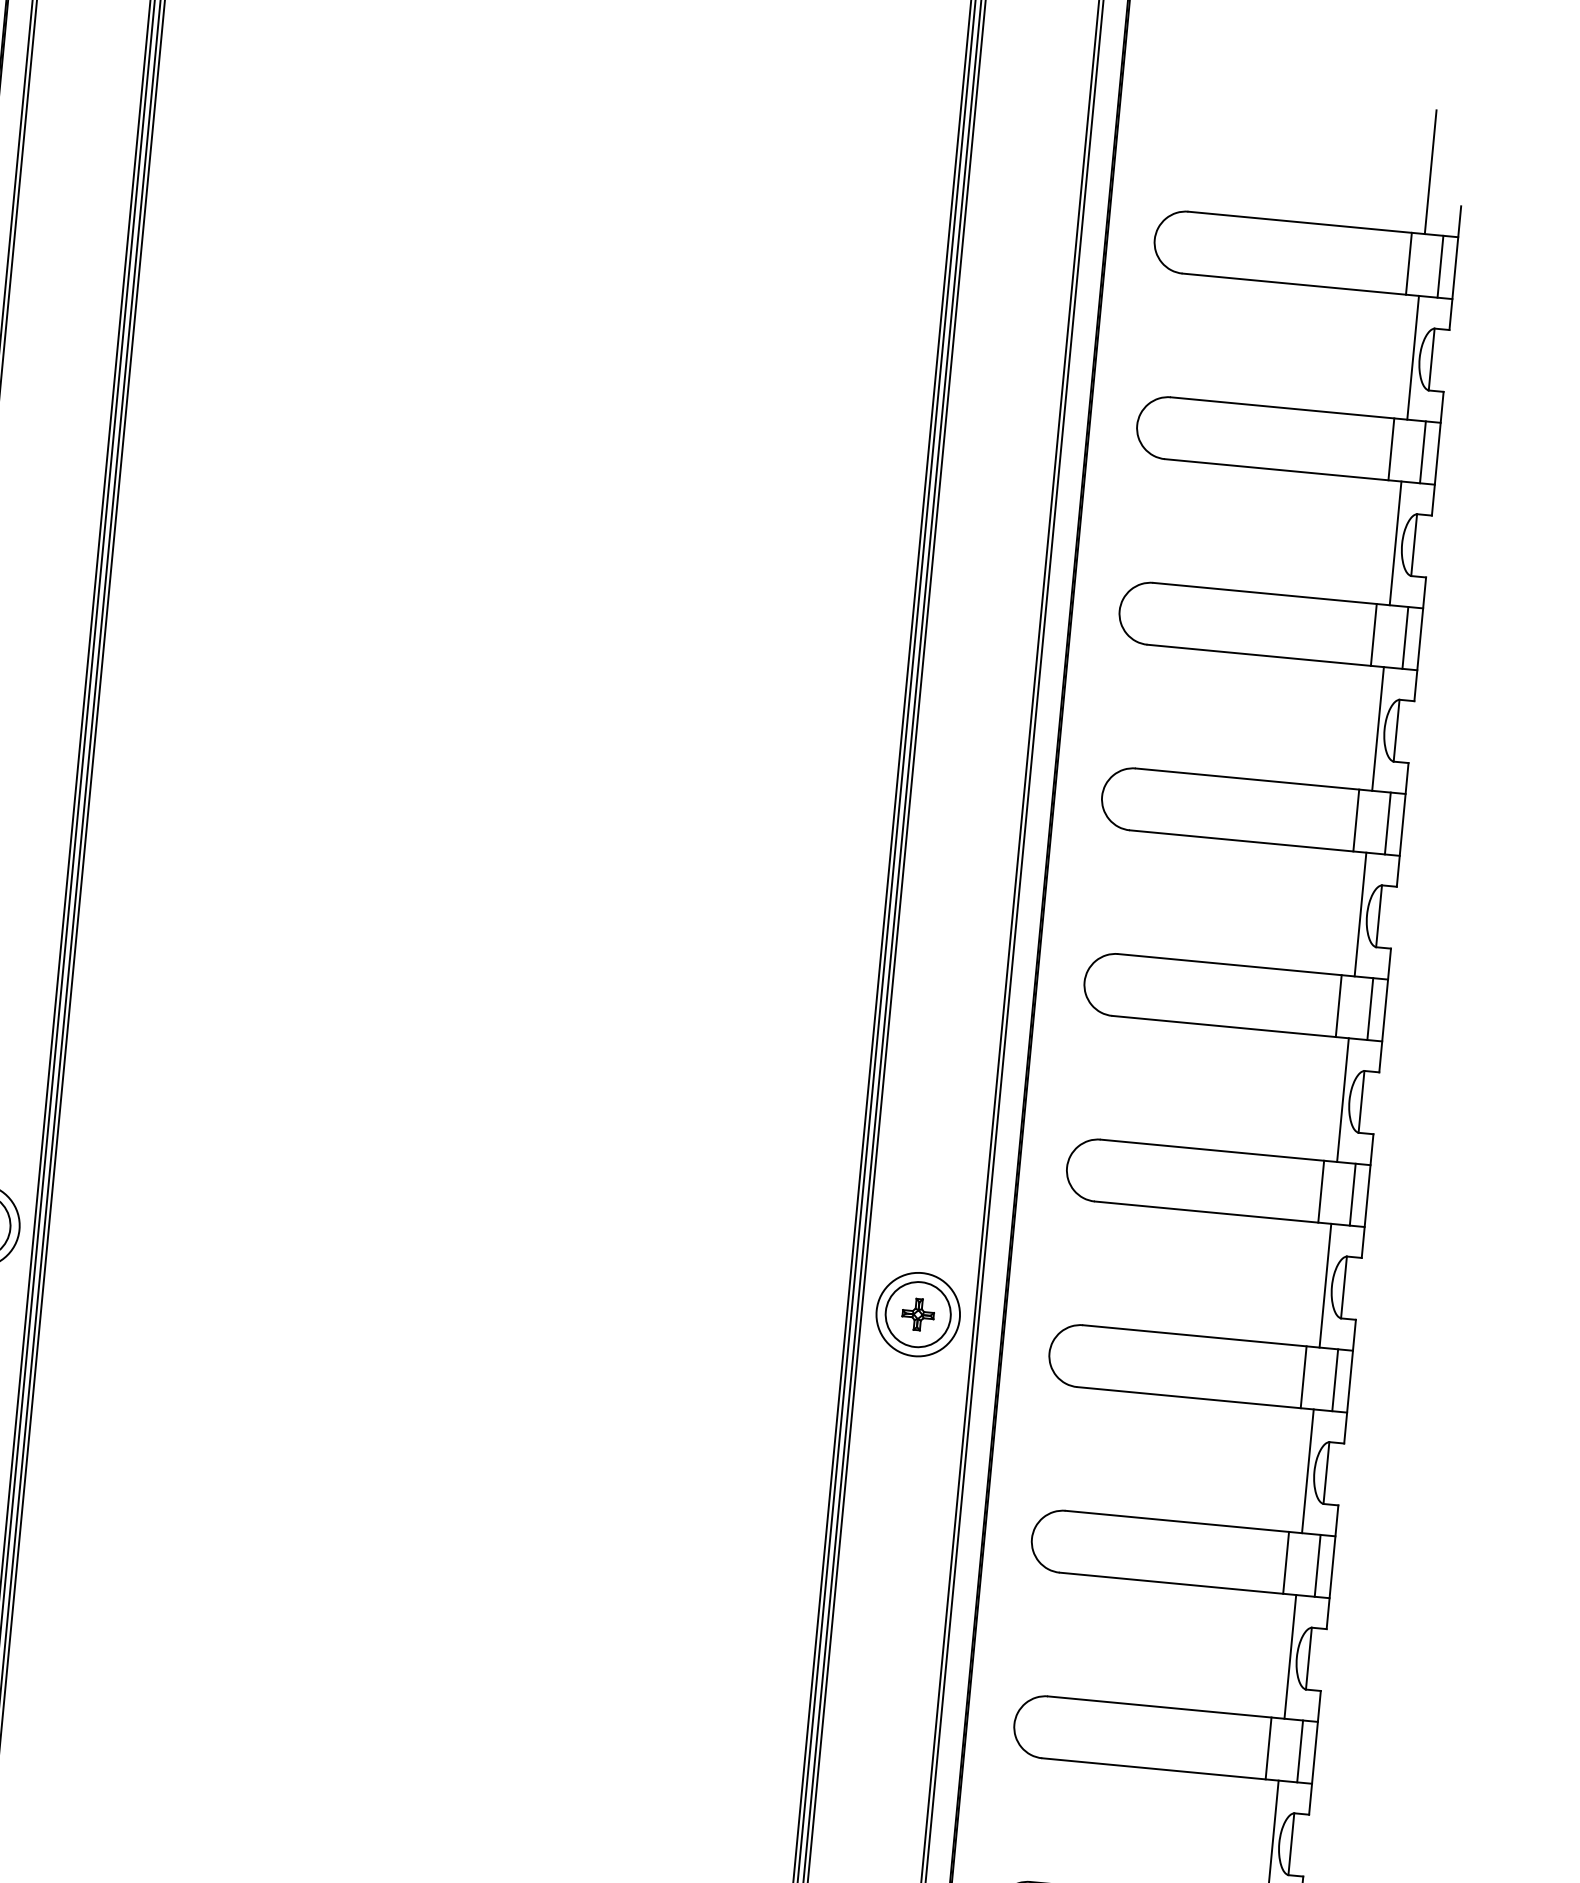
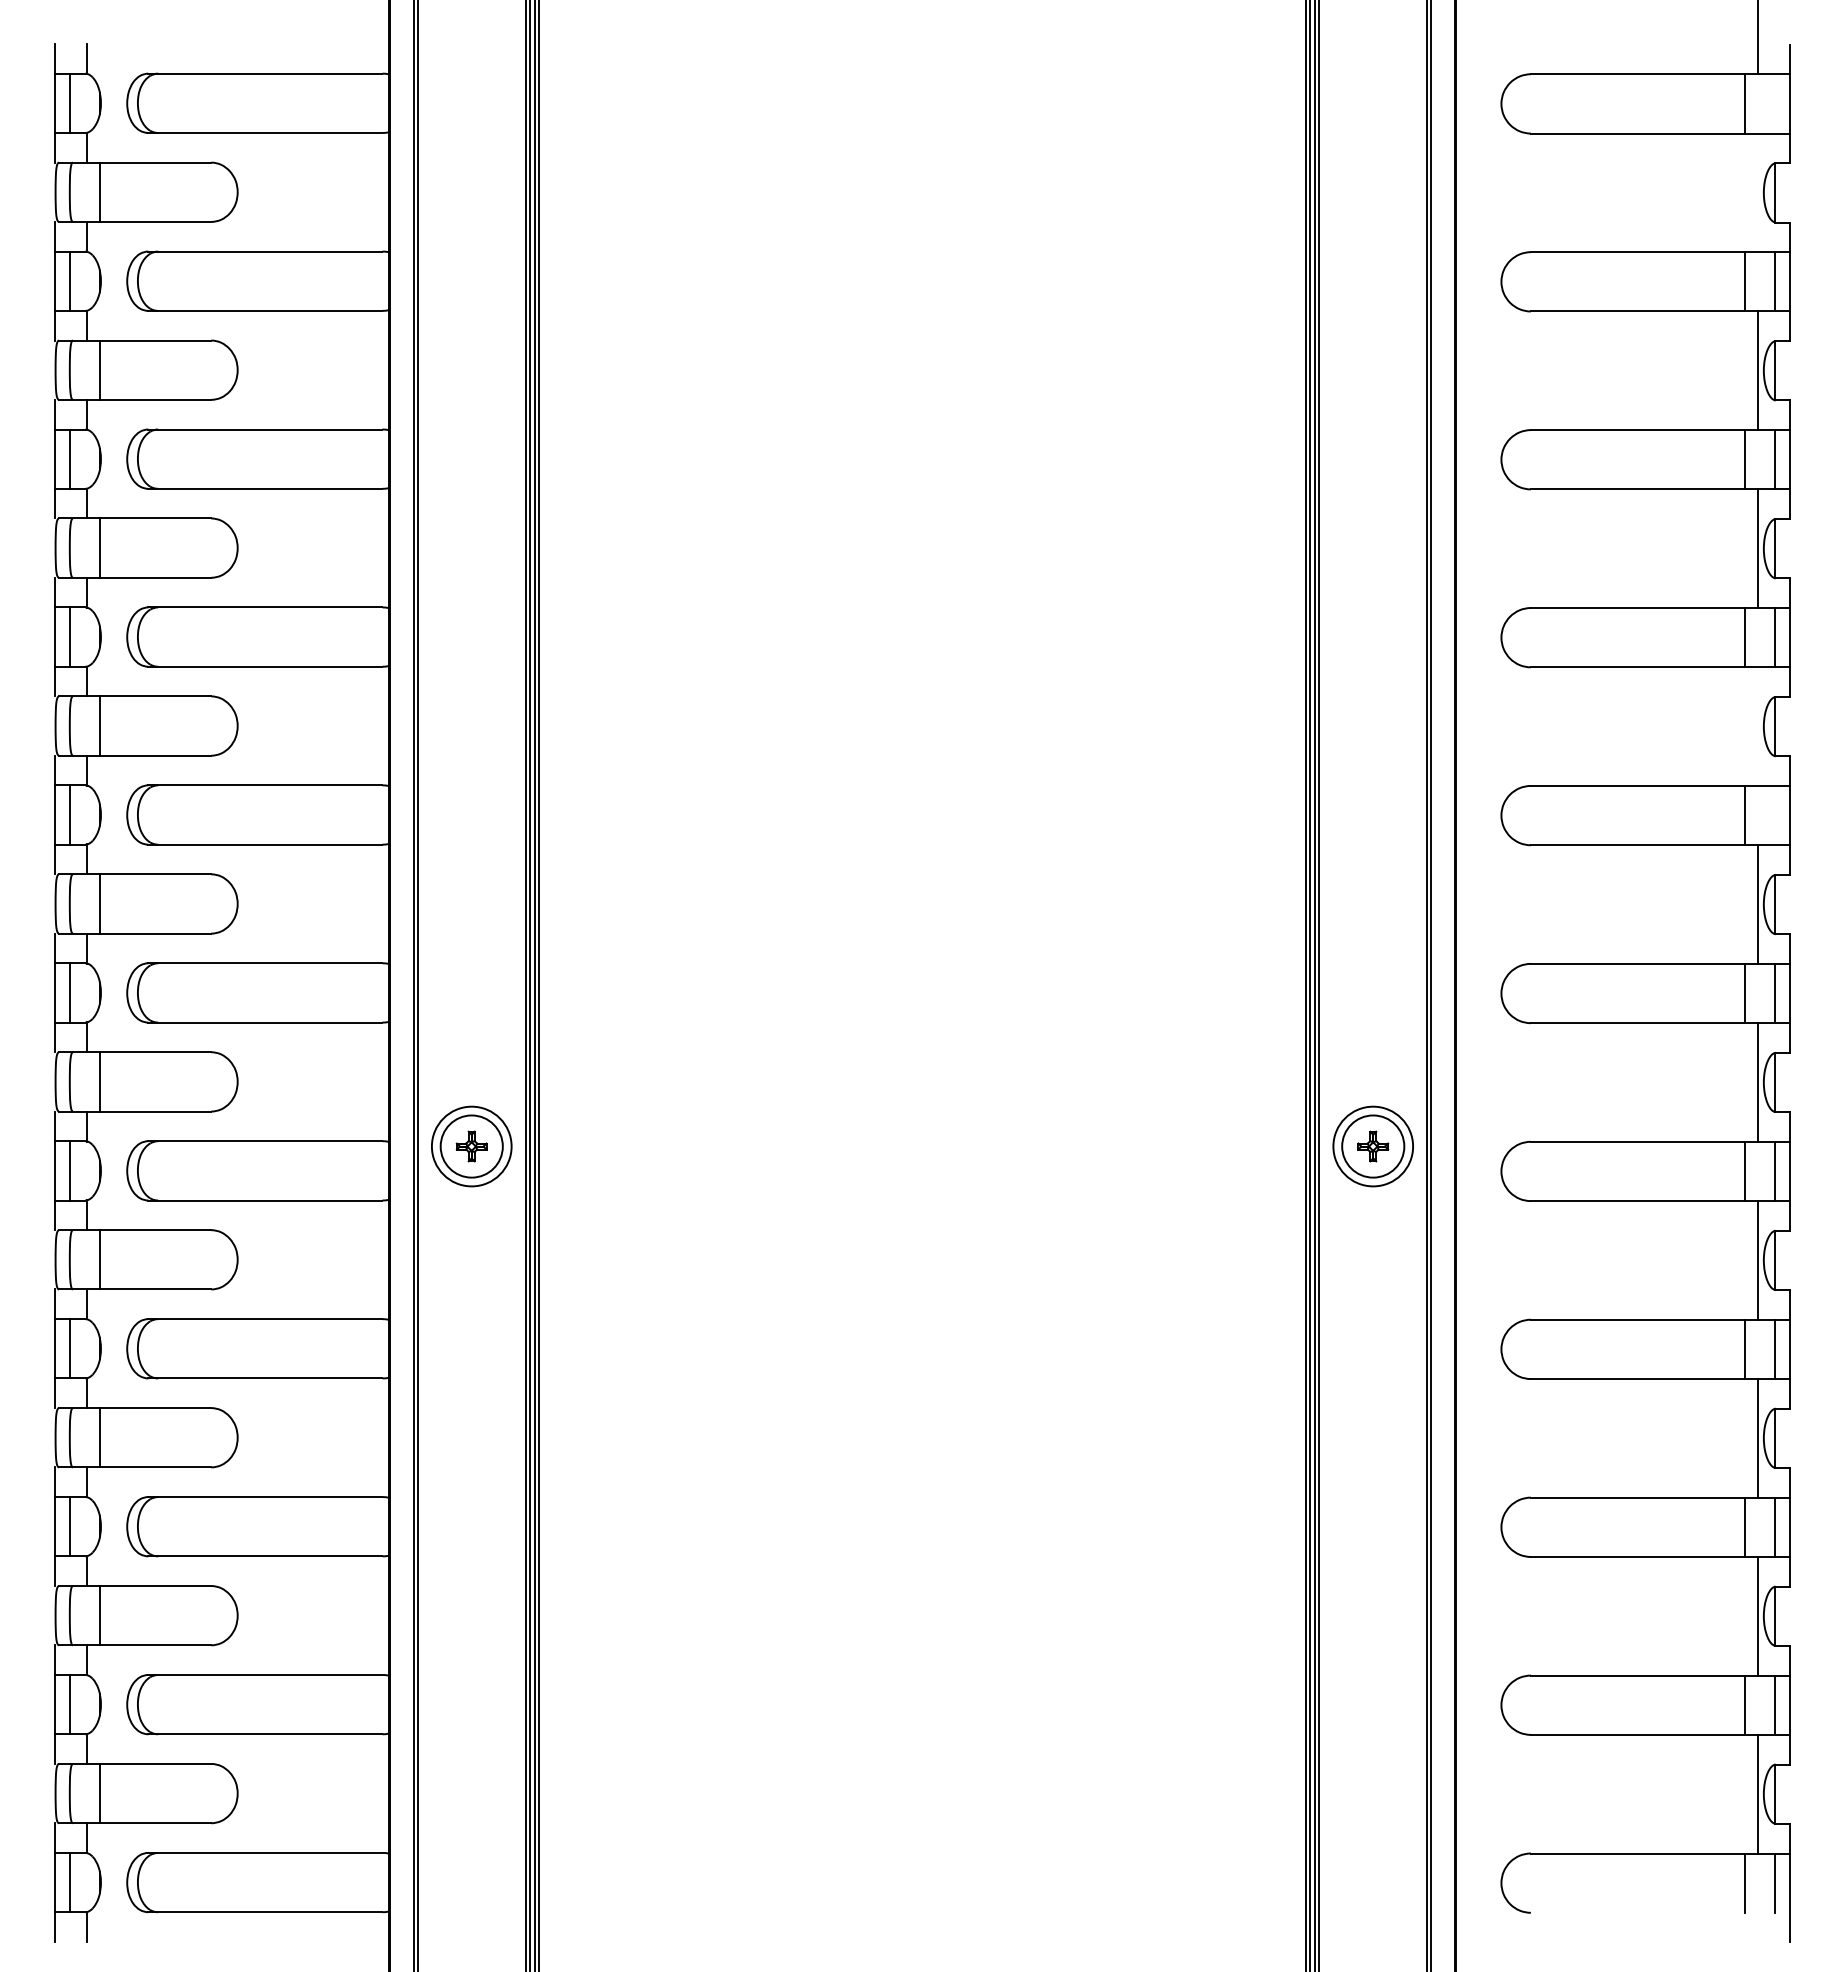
line: (1440, 266) -> (1775, 103), removed
line: (1413, 357) -> (1757, 192), removed
line: (1360, 914) -> (1757, 726), removed
line: (1370, 1008) -> (1775, 815), removed

